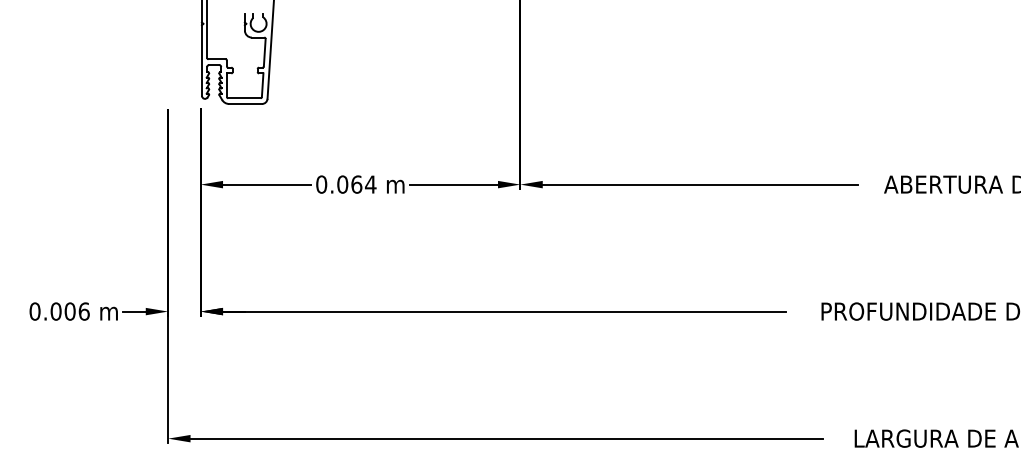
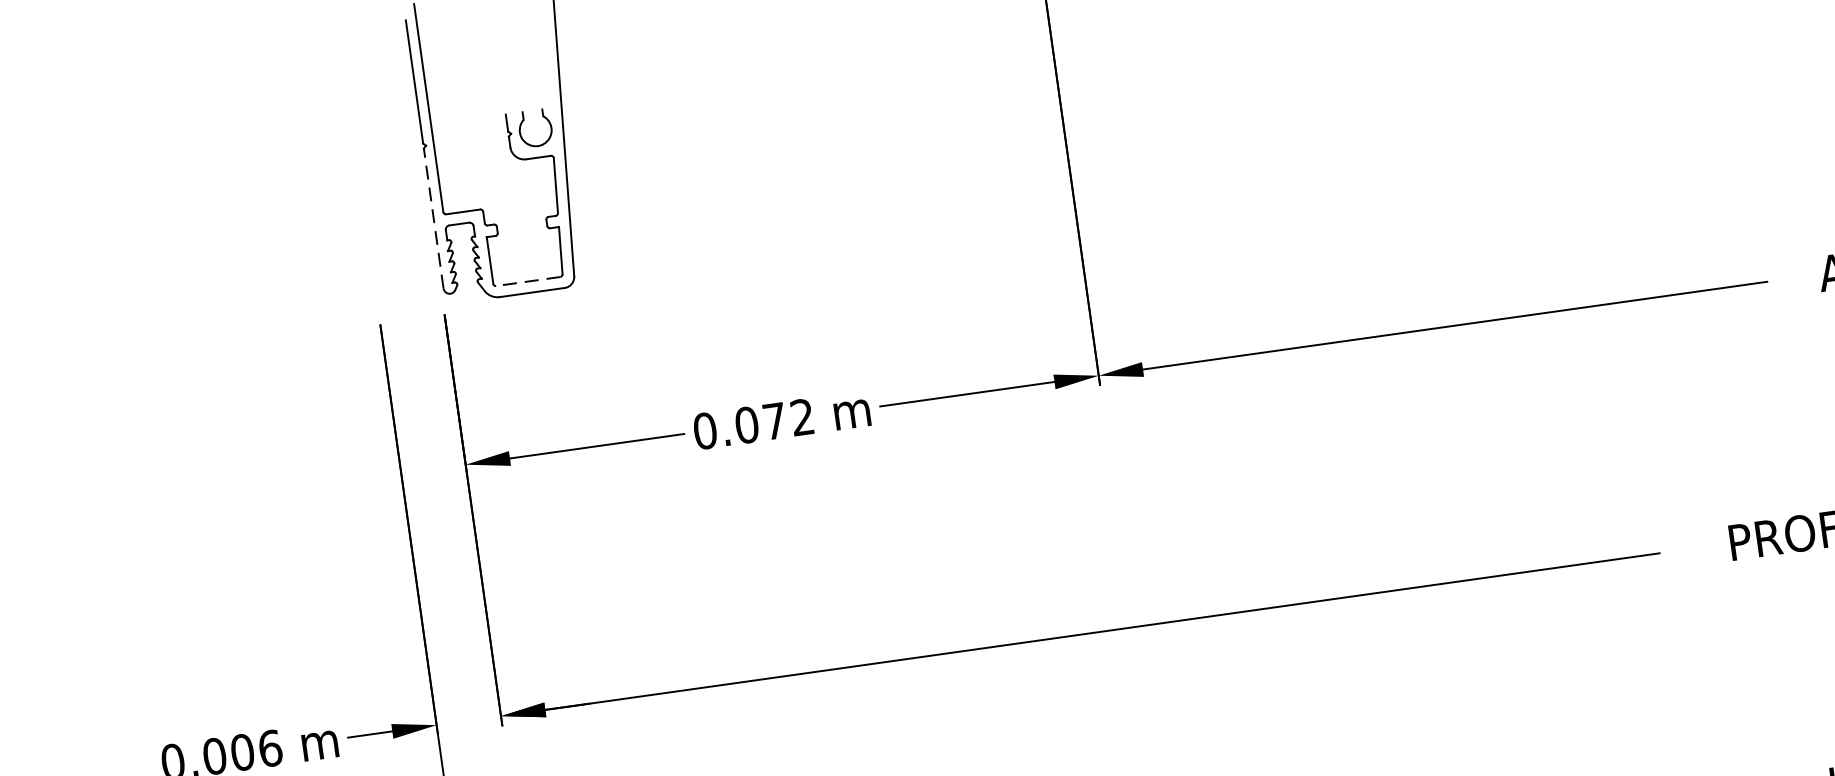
line: (201, 59) -> (432, 216), solid -> dashed
line: (243, 98) -> (526, 282), solid -> dashed
text: (363, 184) -> (788, 419), 0.064 -> 0.072

